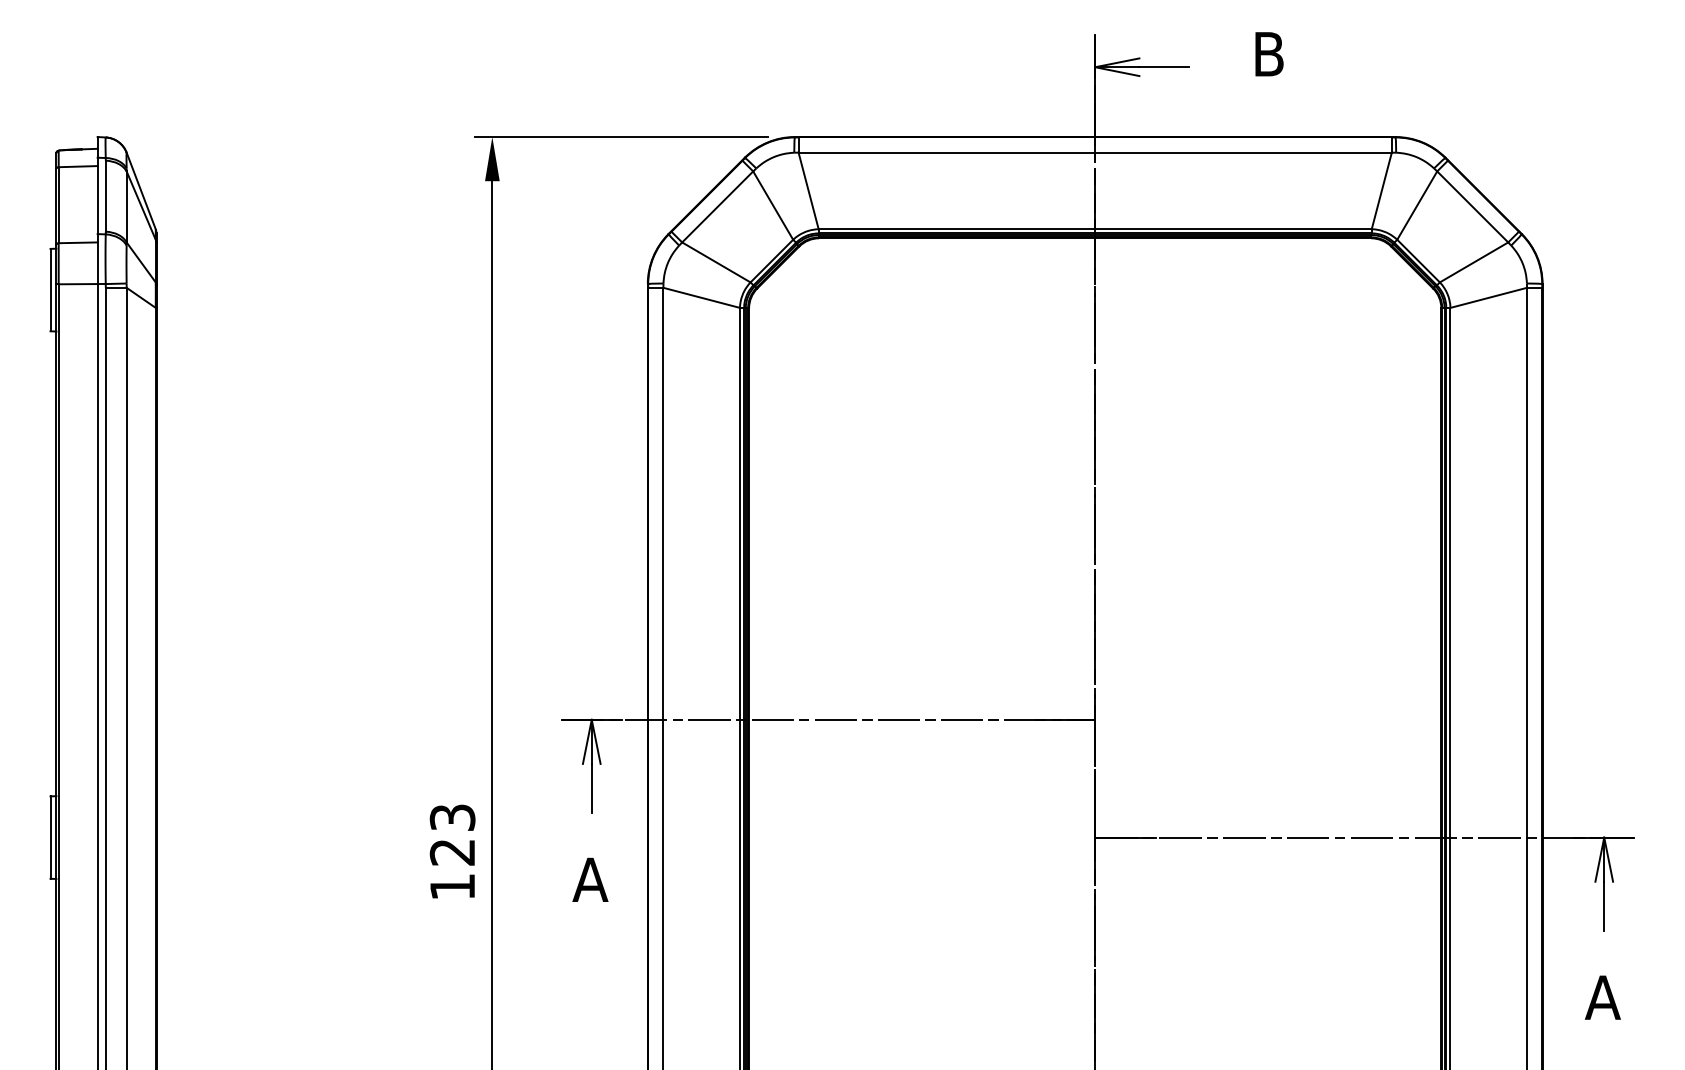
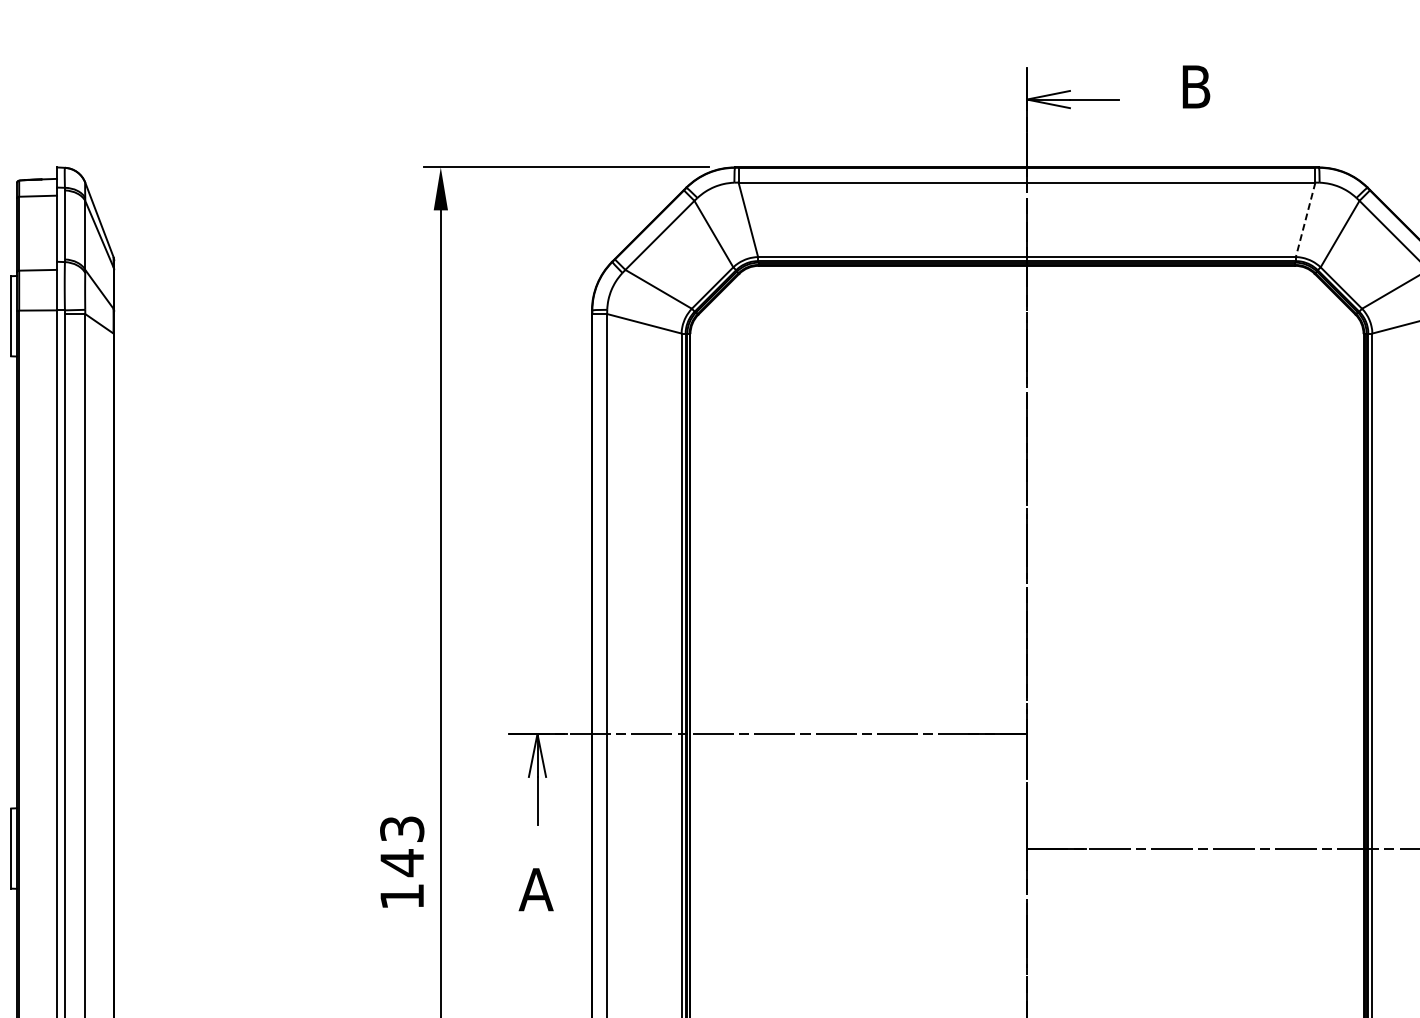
line: (1381, 190) -> (1305, 219), solid -> dashed
text: (451, 852) -> (401, 863), 123 -> 143

